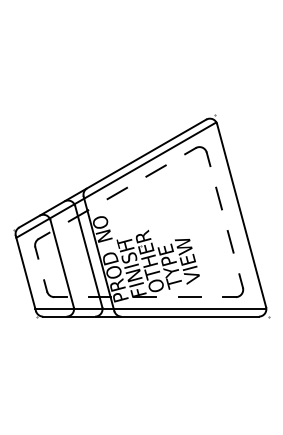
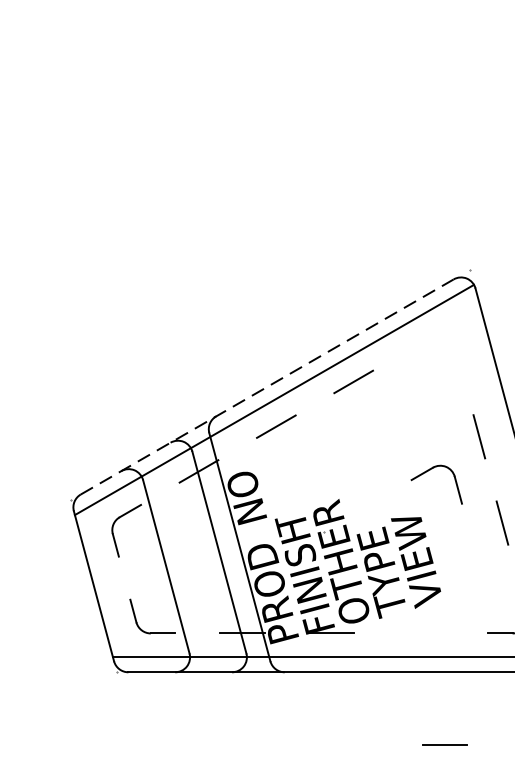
part: (192, 151) -> (426, 474), moved
line: (112, 173) -> (266, 386), solid -> dashed
line: (189, 296) -> (444, 743), moved

